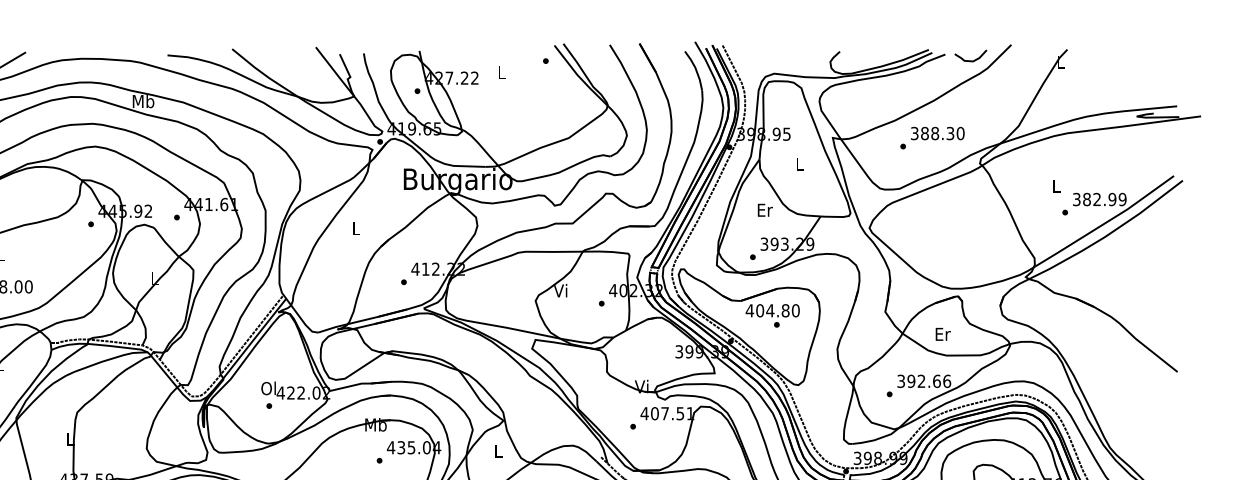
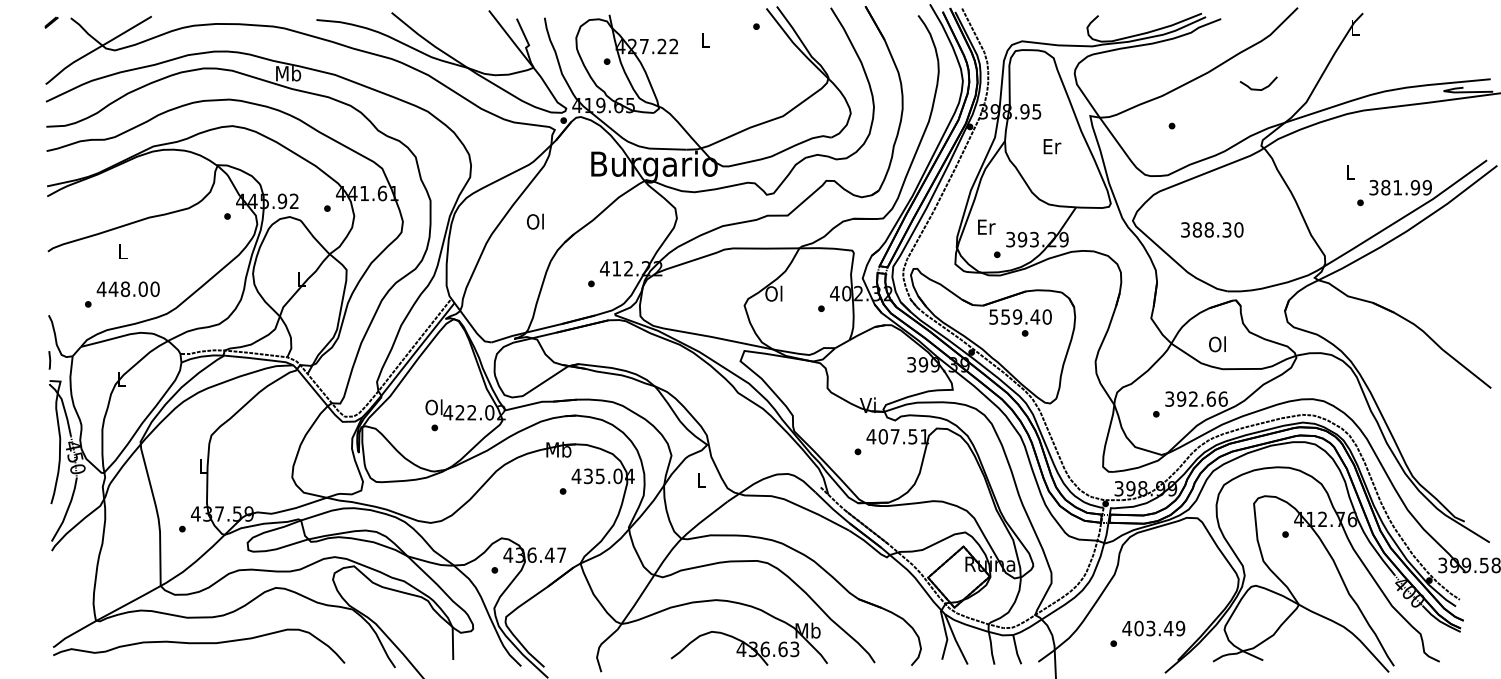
curve: (969, 60) -> (1257, 88), moved
text: (937, 133) -> (1212, 229), moved
text: (800, 164) -> (1052, 146), L -> Er
text: (1097, 199) -> (1397, 187), 382.99 -> 381.99
text: (765, 209) -> (986, 226), moved
text: (355, 228) -> (534, 221), L -> Ol
text: (560, 290) -> (773, 293), Vi -> Ol
text: (767, 310) -> (1014, 316), 404.80 -> 559.40
text: (943, 334) -> (1218, 344), Er -> Ol

